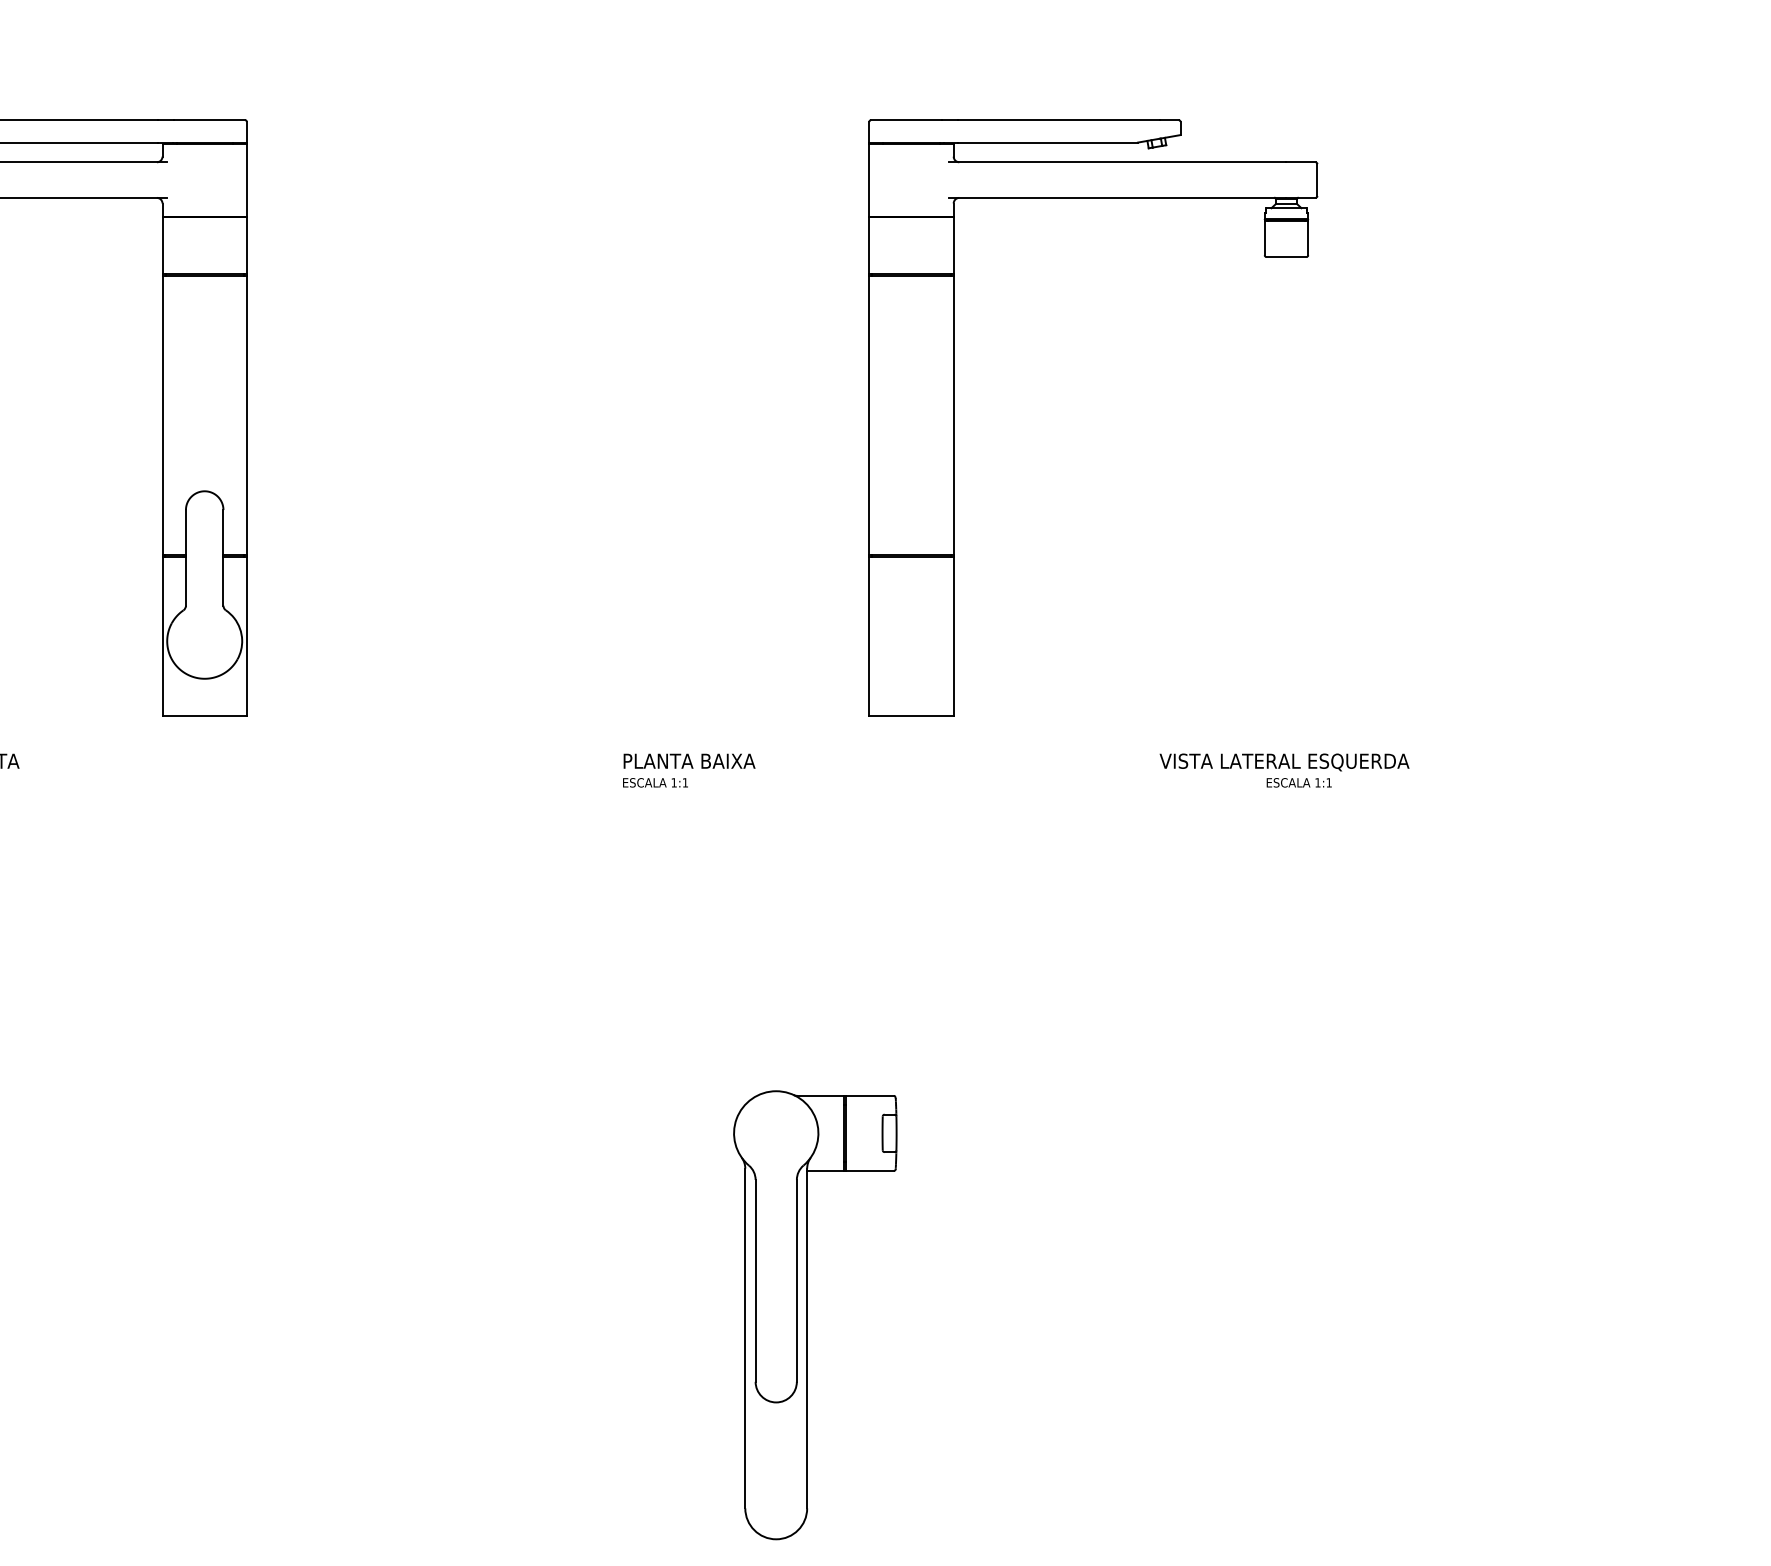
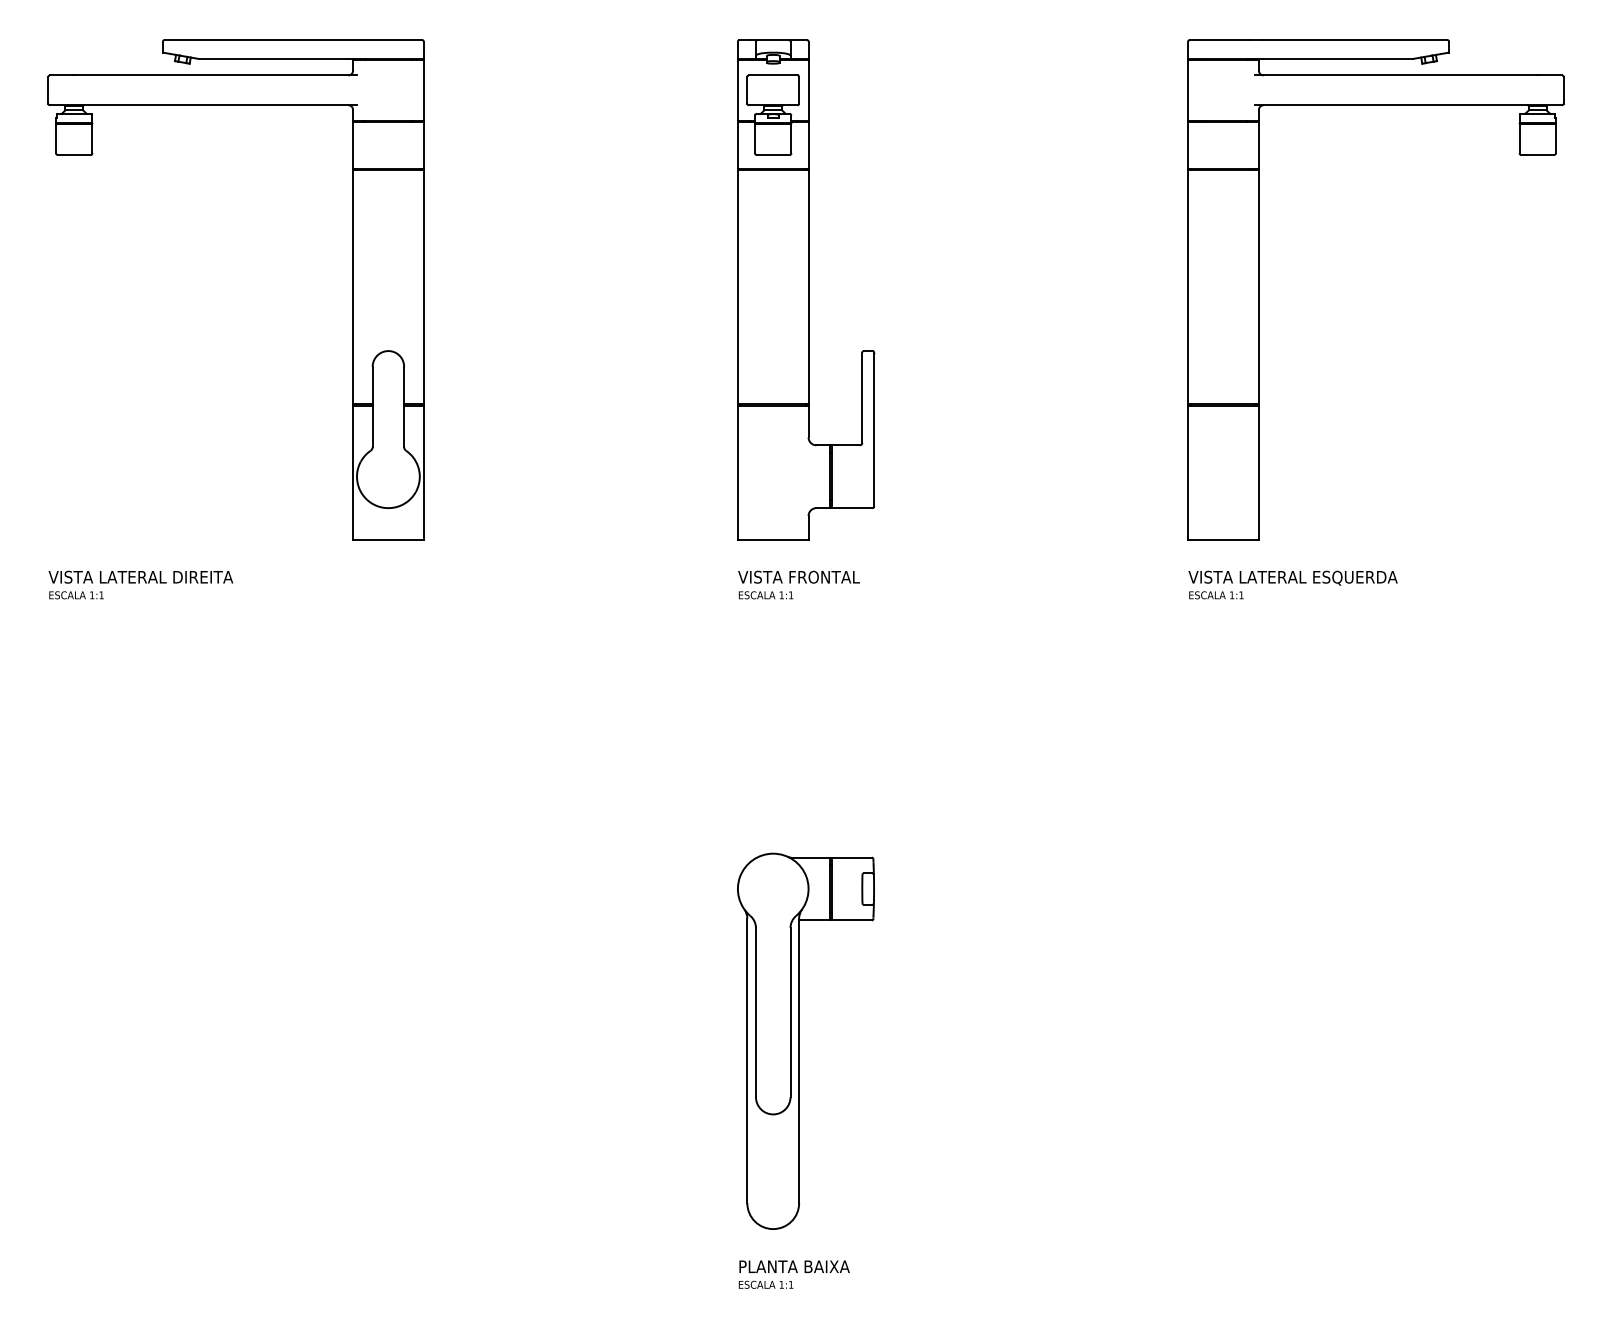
part: (703, 417) -> (806, 289), added
part: (954, 417) -> (1259, 289), moved
text: (694, 760) -> (798, 576), PLANTA BAIXA -> VISTA FRONTAL
text: (1299, 783) -> (1216, 595), moved
part: (814, 1314) -> (805, 1040), moved

